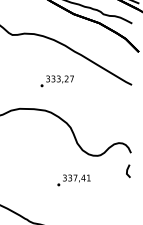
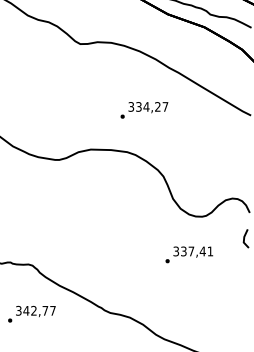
text: (58, 78) -> (146, 106), 333,27 -> 334,27
text: (74, 180) -> (189, 254), moved

